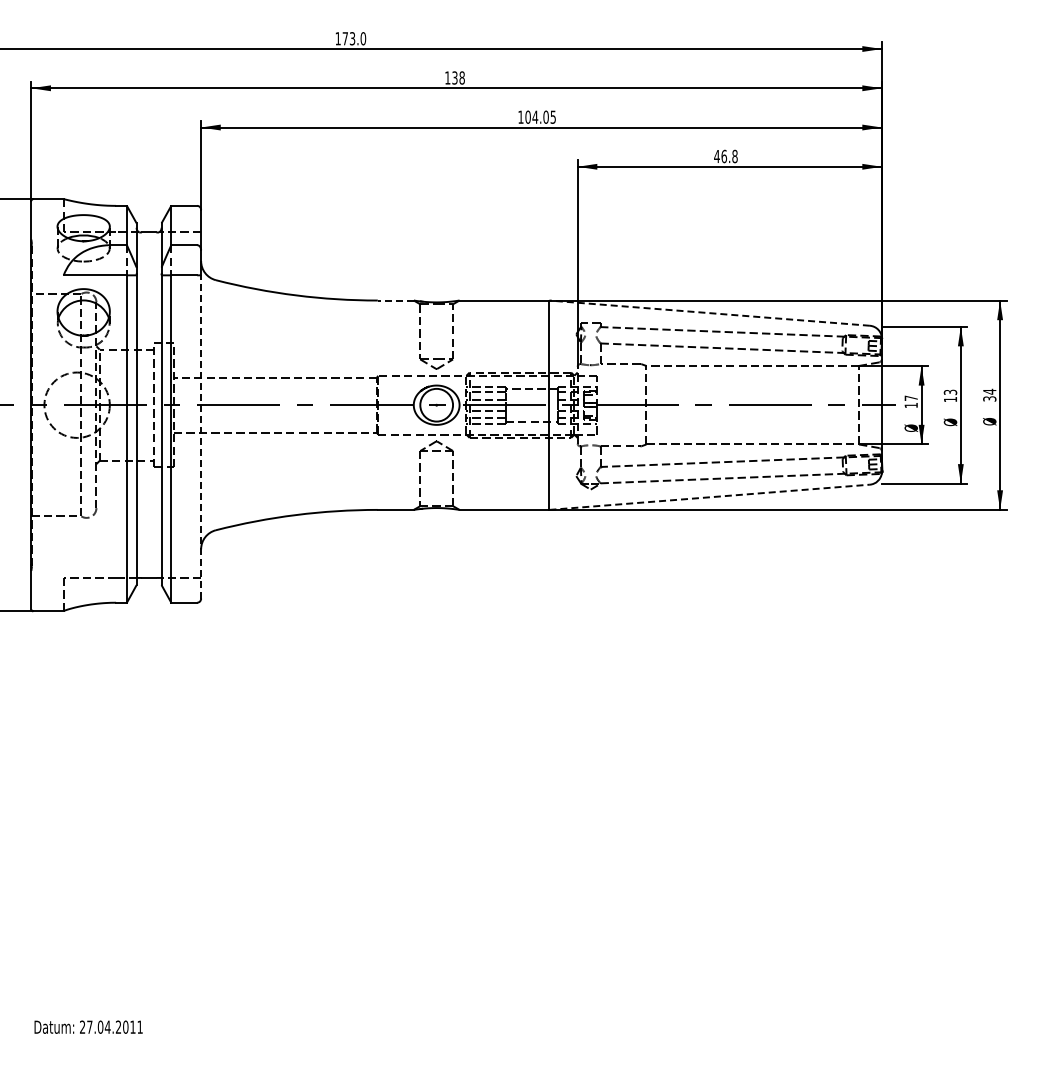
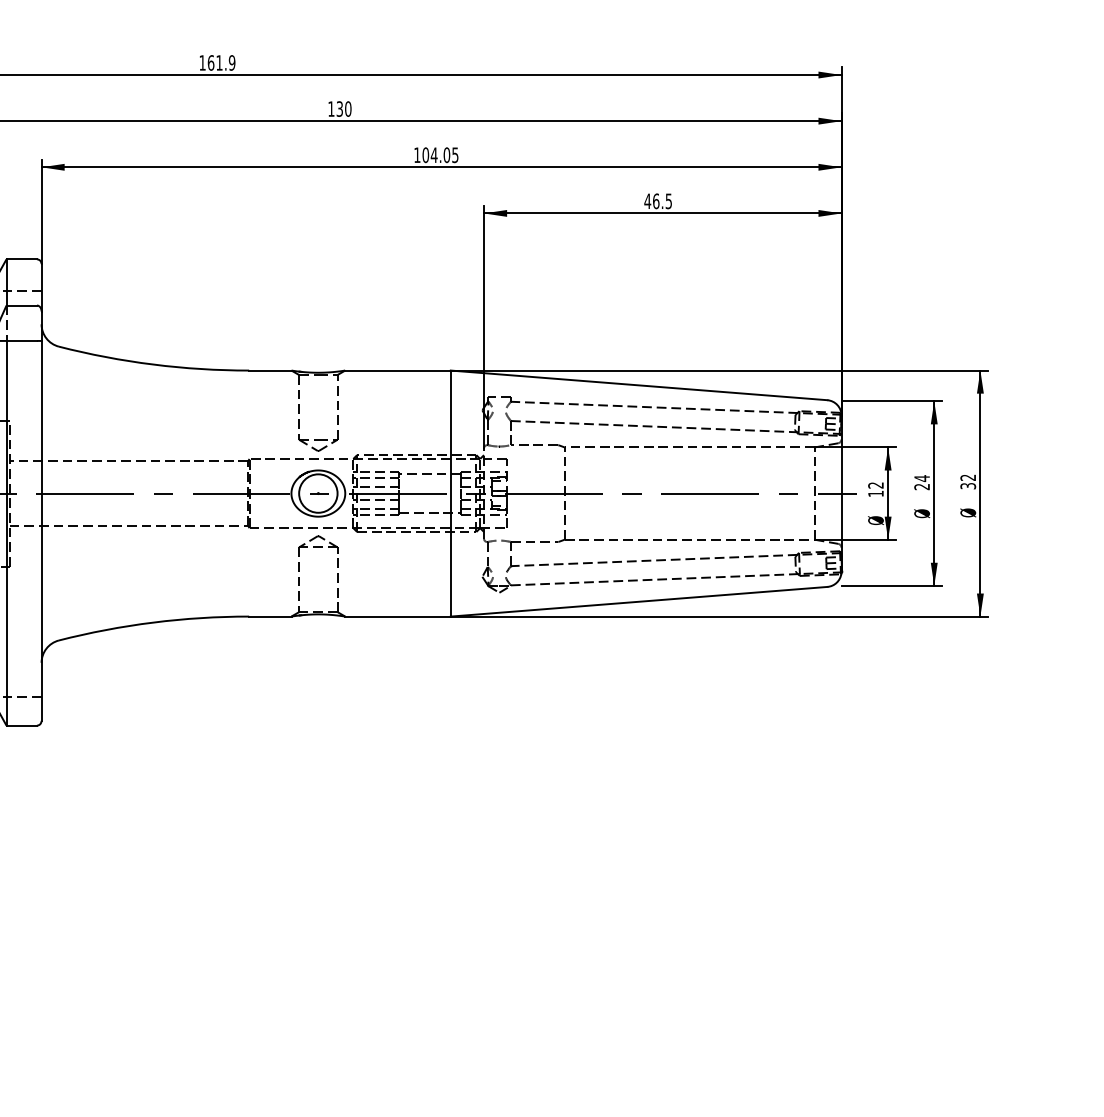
text: (353, 38) -> (220, 62), 173.0 -> 161.9
text: (461, 77) -> (347, 108), 138 -> 130
text: (734, 156) -> (668, 201), 46.8 -> 46.5
line: (395, 300) -> (269, 370), dashed -> solid
line: (709, 313) -> (638, 385), dashed -> solid
text: (989, 391) -> (967, 477), 34 -> 32
text: (950, 395) -> (922, 482), 13 -> 24
text: (910, 397) -> (875, 484), 17 -> 12
line: (201, 436) -> (42, 530), dashed -> solid
line: (709, 497) -> (638, 601), dashed -> solid

